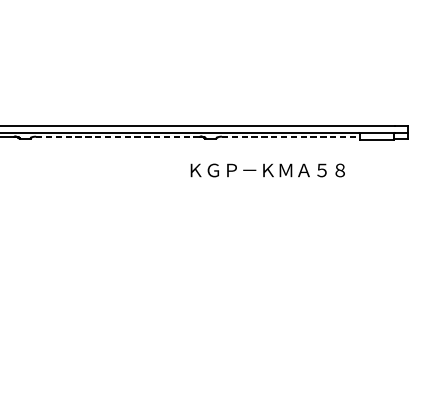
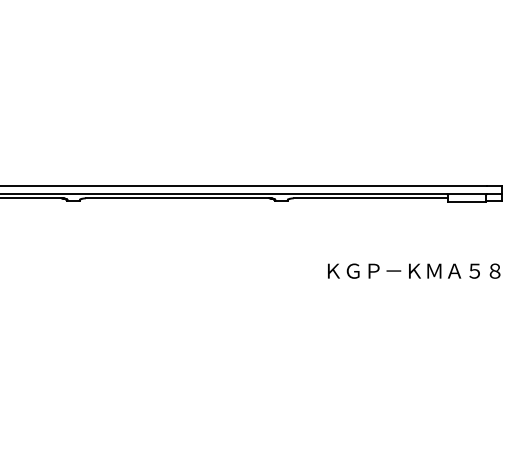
line: (118, 136) -> (177, 198), dashed -> solid
line: (291, 136) -> (371, 198), dashed -> solid
text: (268, 169) -> (414, 270), moved

